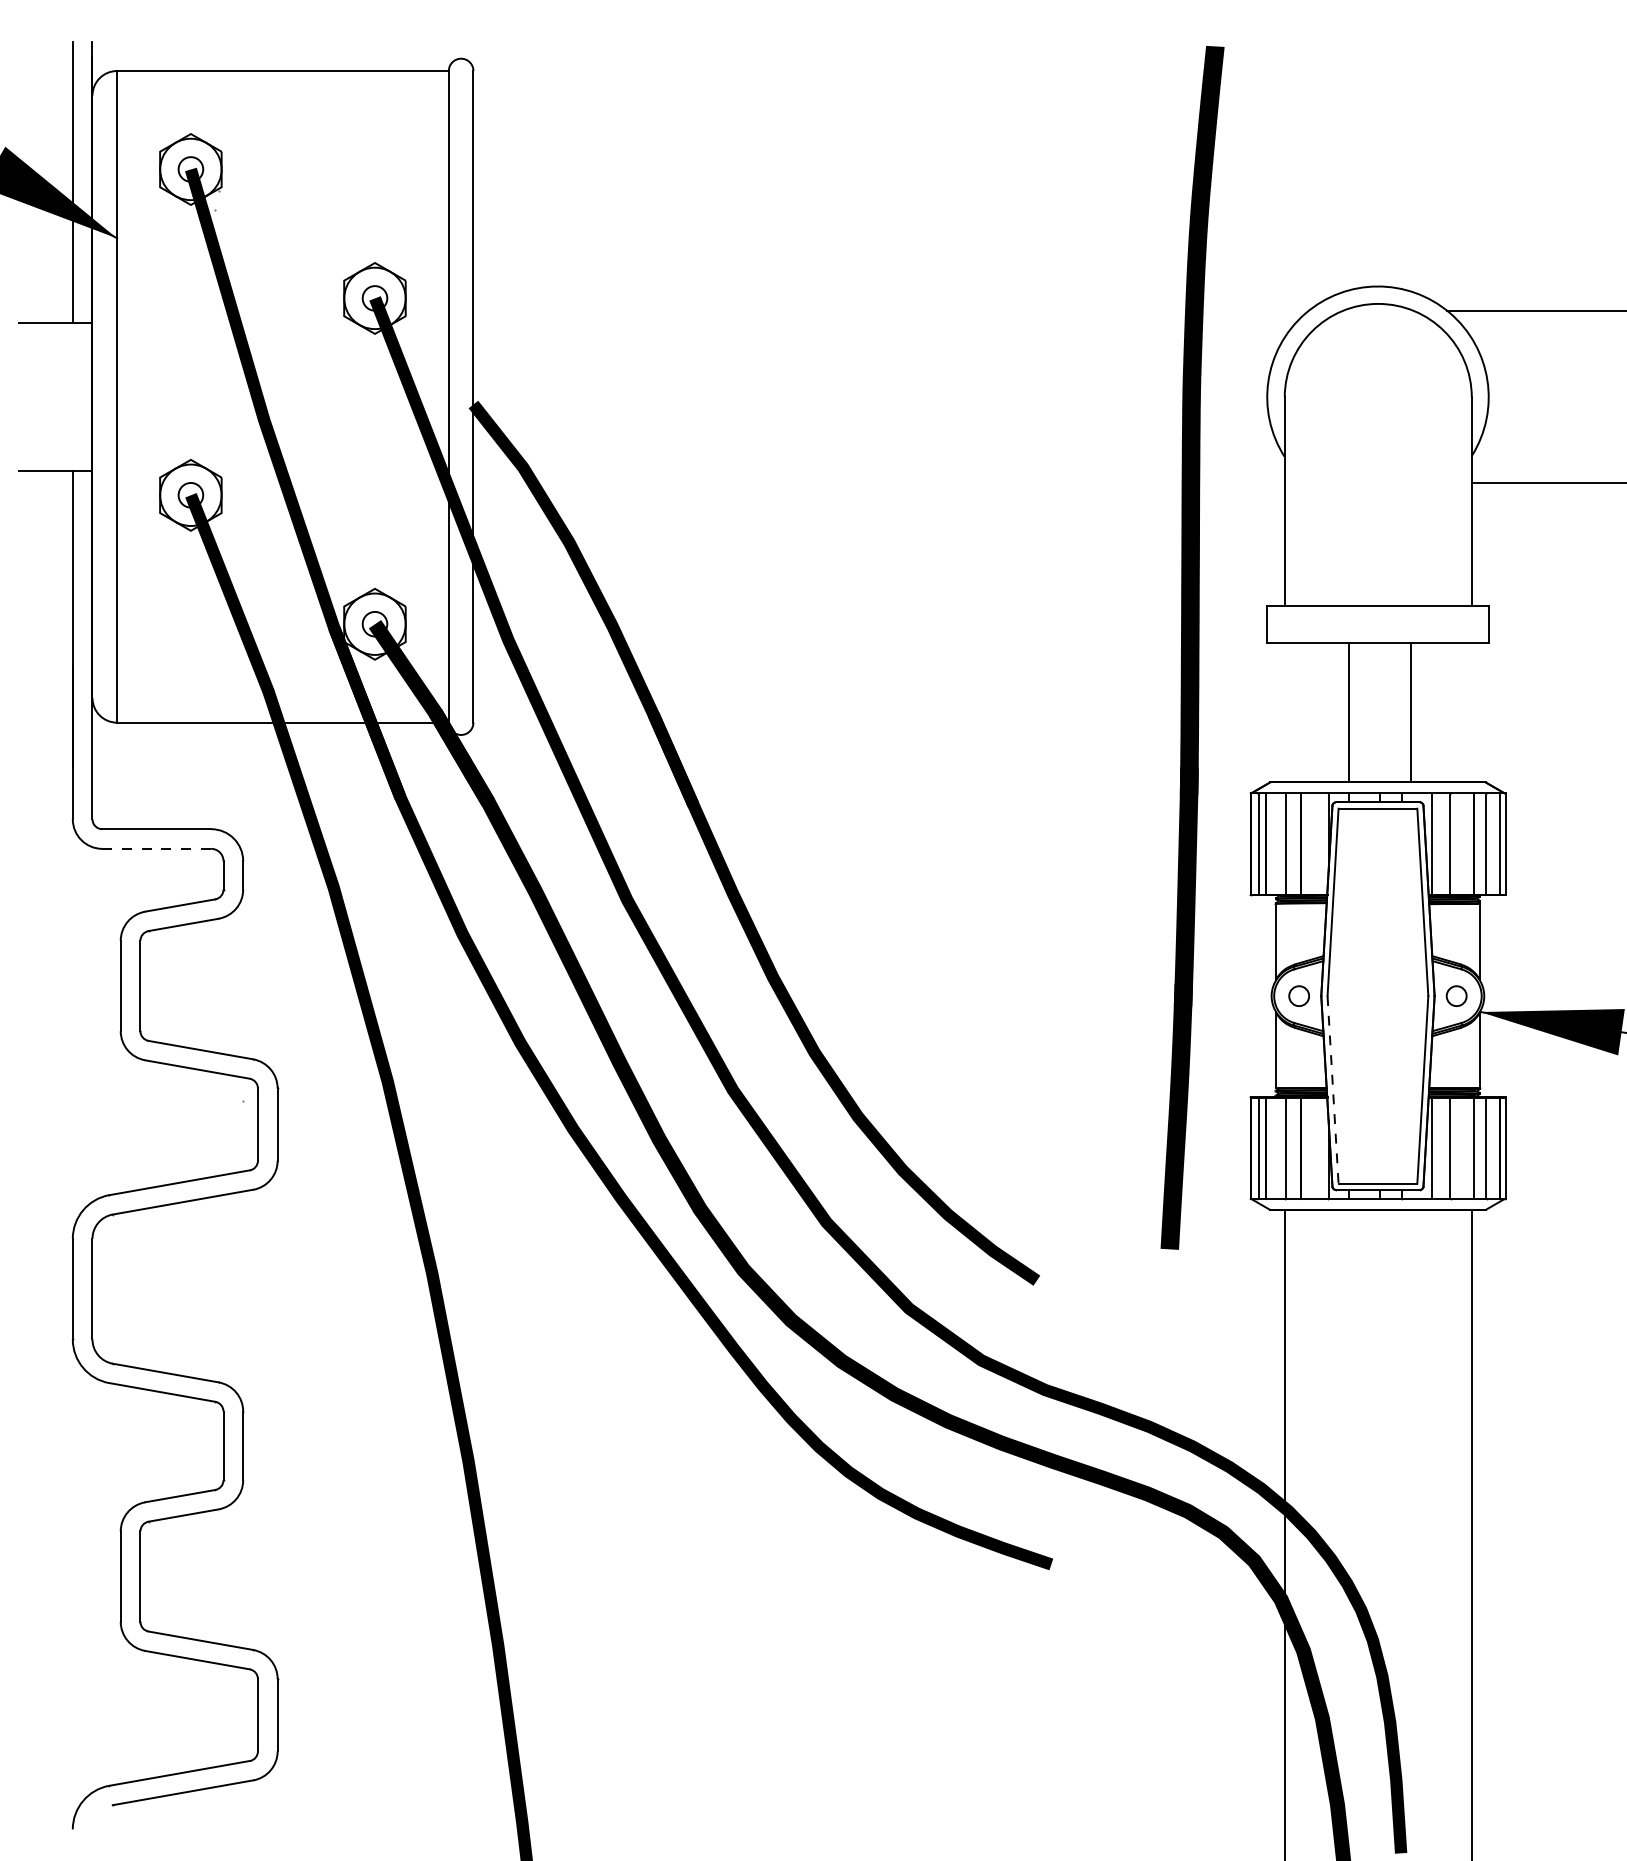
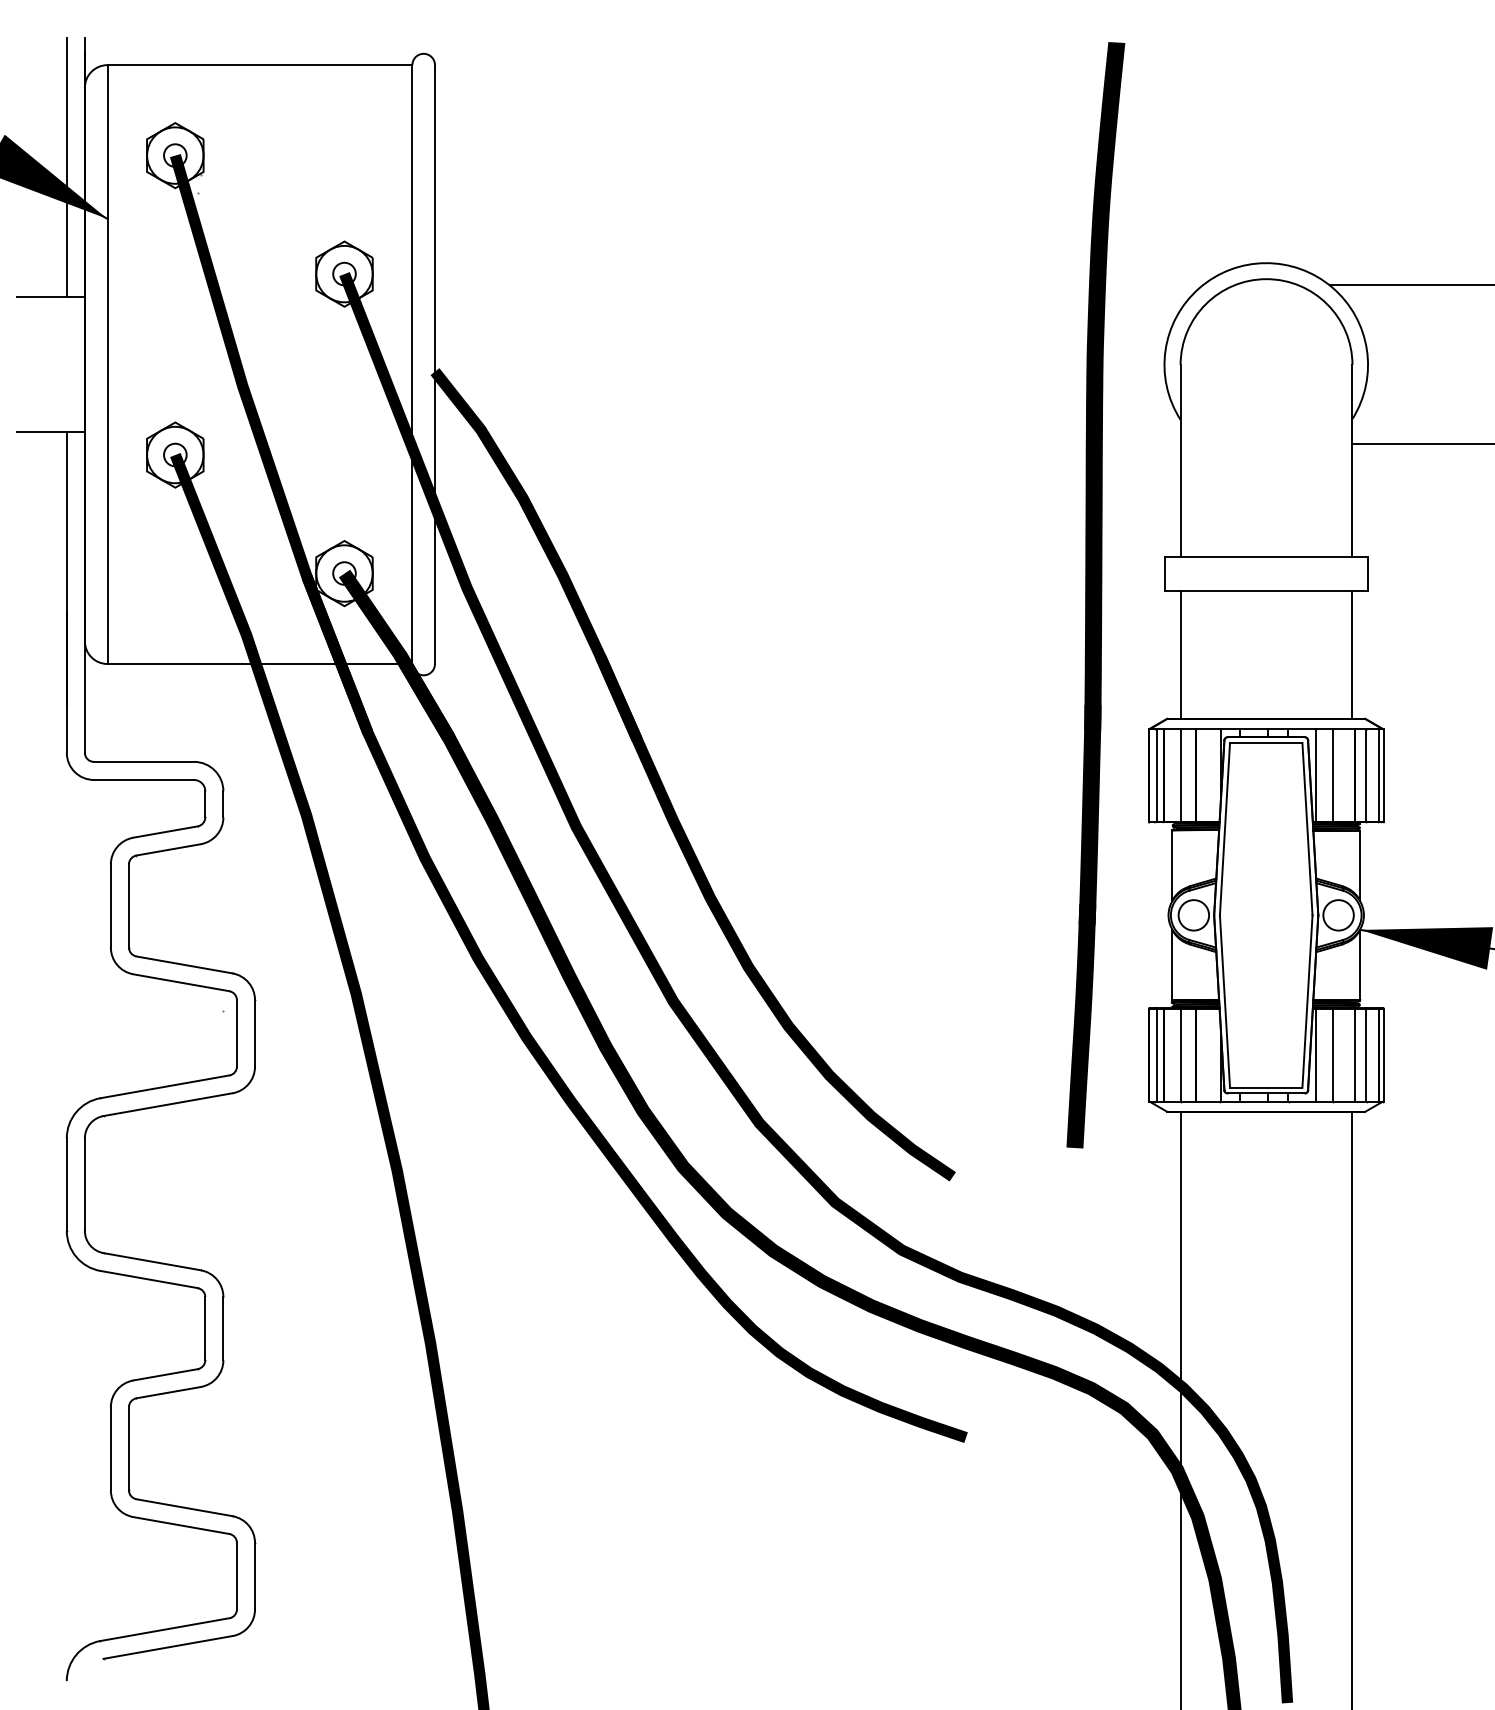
line: (1348, 712) -> (1180, 654), moved
line: (1410, 712) -> (1352, 654), moved
line: (157, 848) -> (144, 779), dashed -> solid
circle: (1298, 995) -> (1193, 914), size x1.67
circle: (1456, 995) -> (1338, 914), size x1.67
line: (1333, 1089) -> (1225, 1001), dashed -> solid

